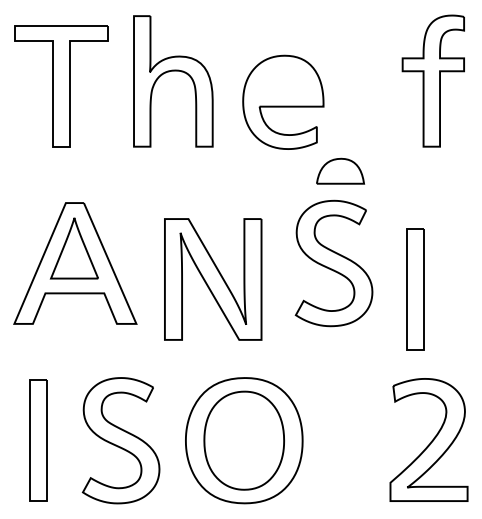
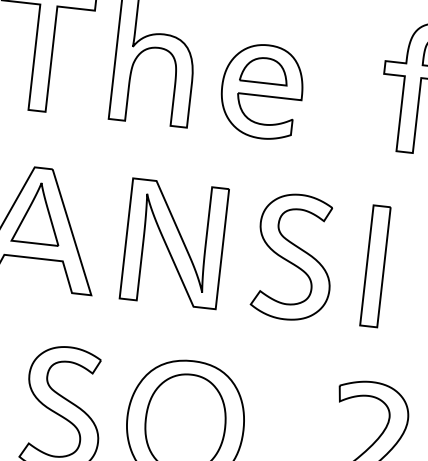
part: (340, 170) -> (264, 69), moved
part: (213, 279) -> (174, 243), moved
part: (415, 289) -> (375, 266), moved

